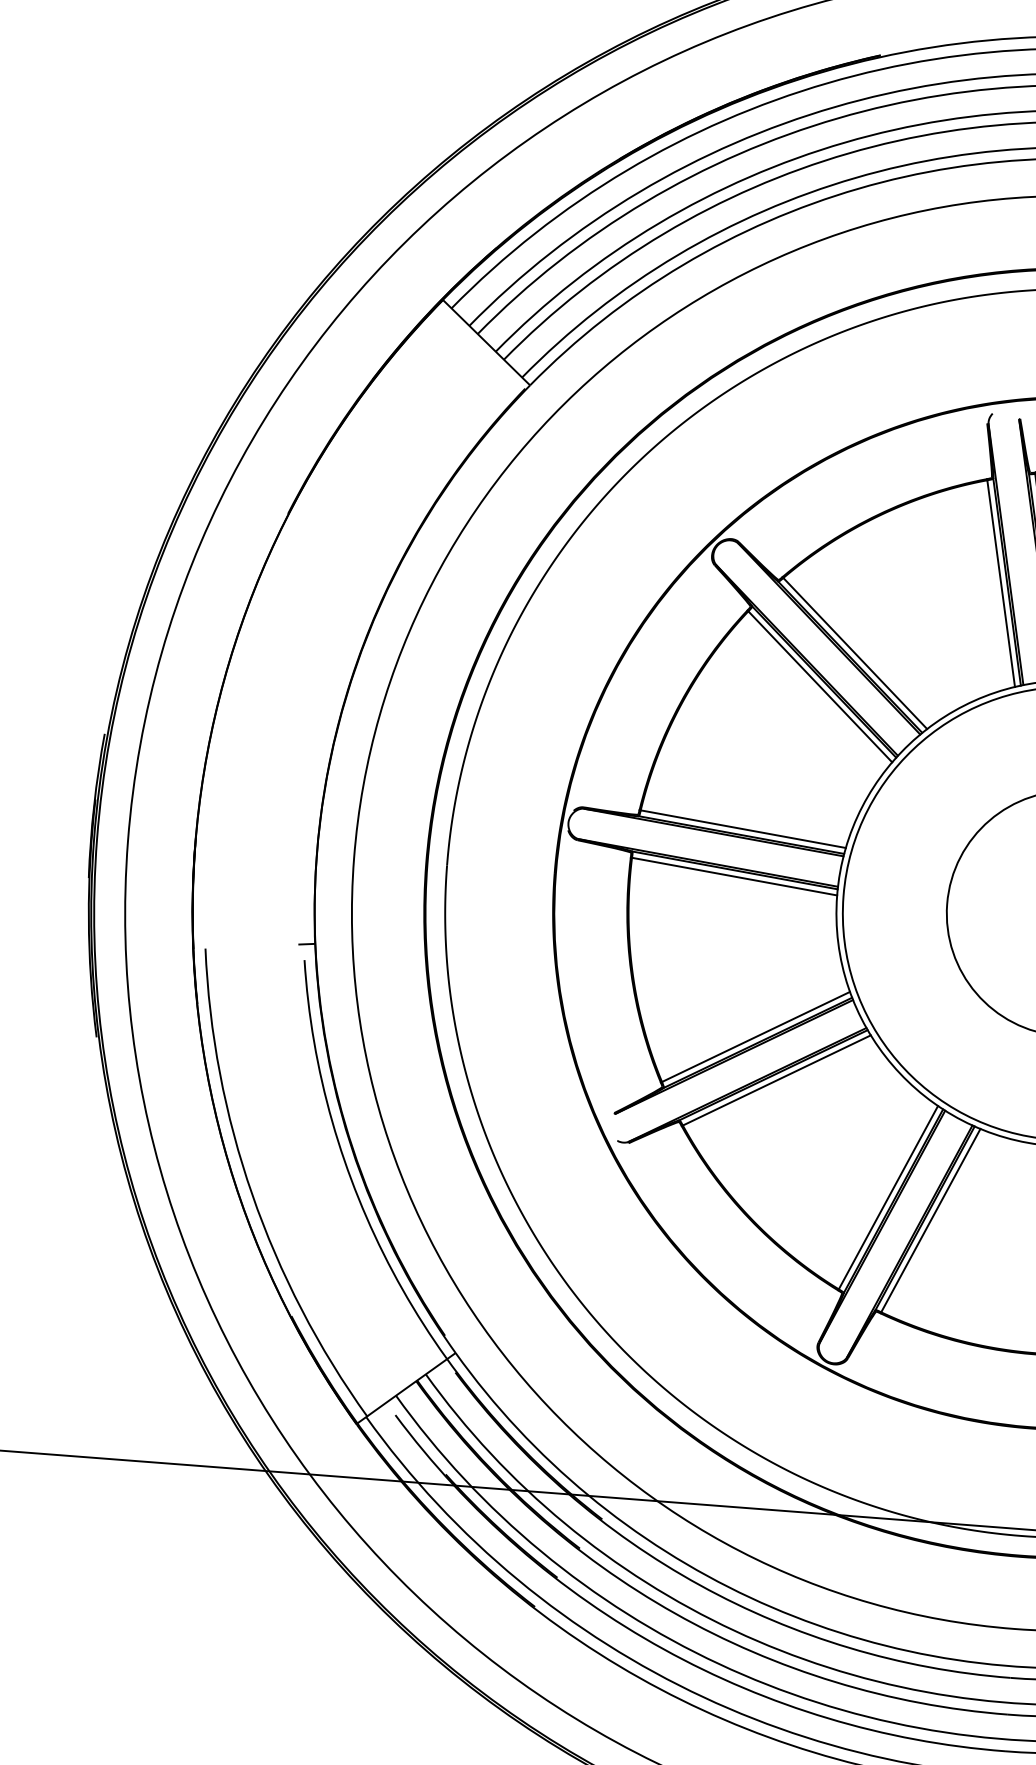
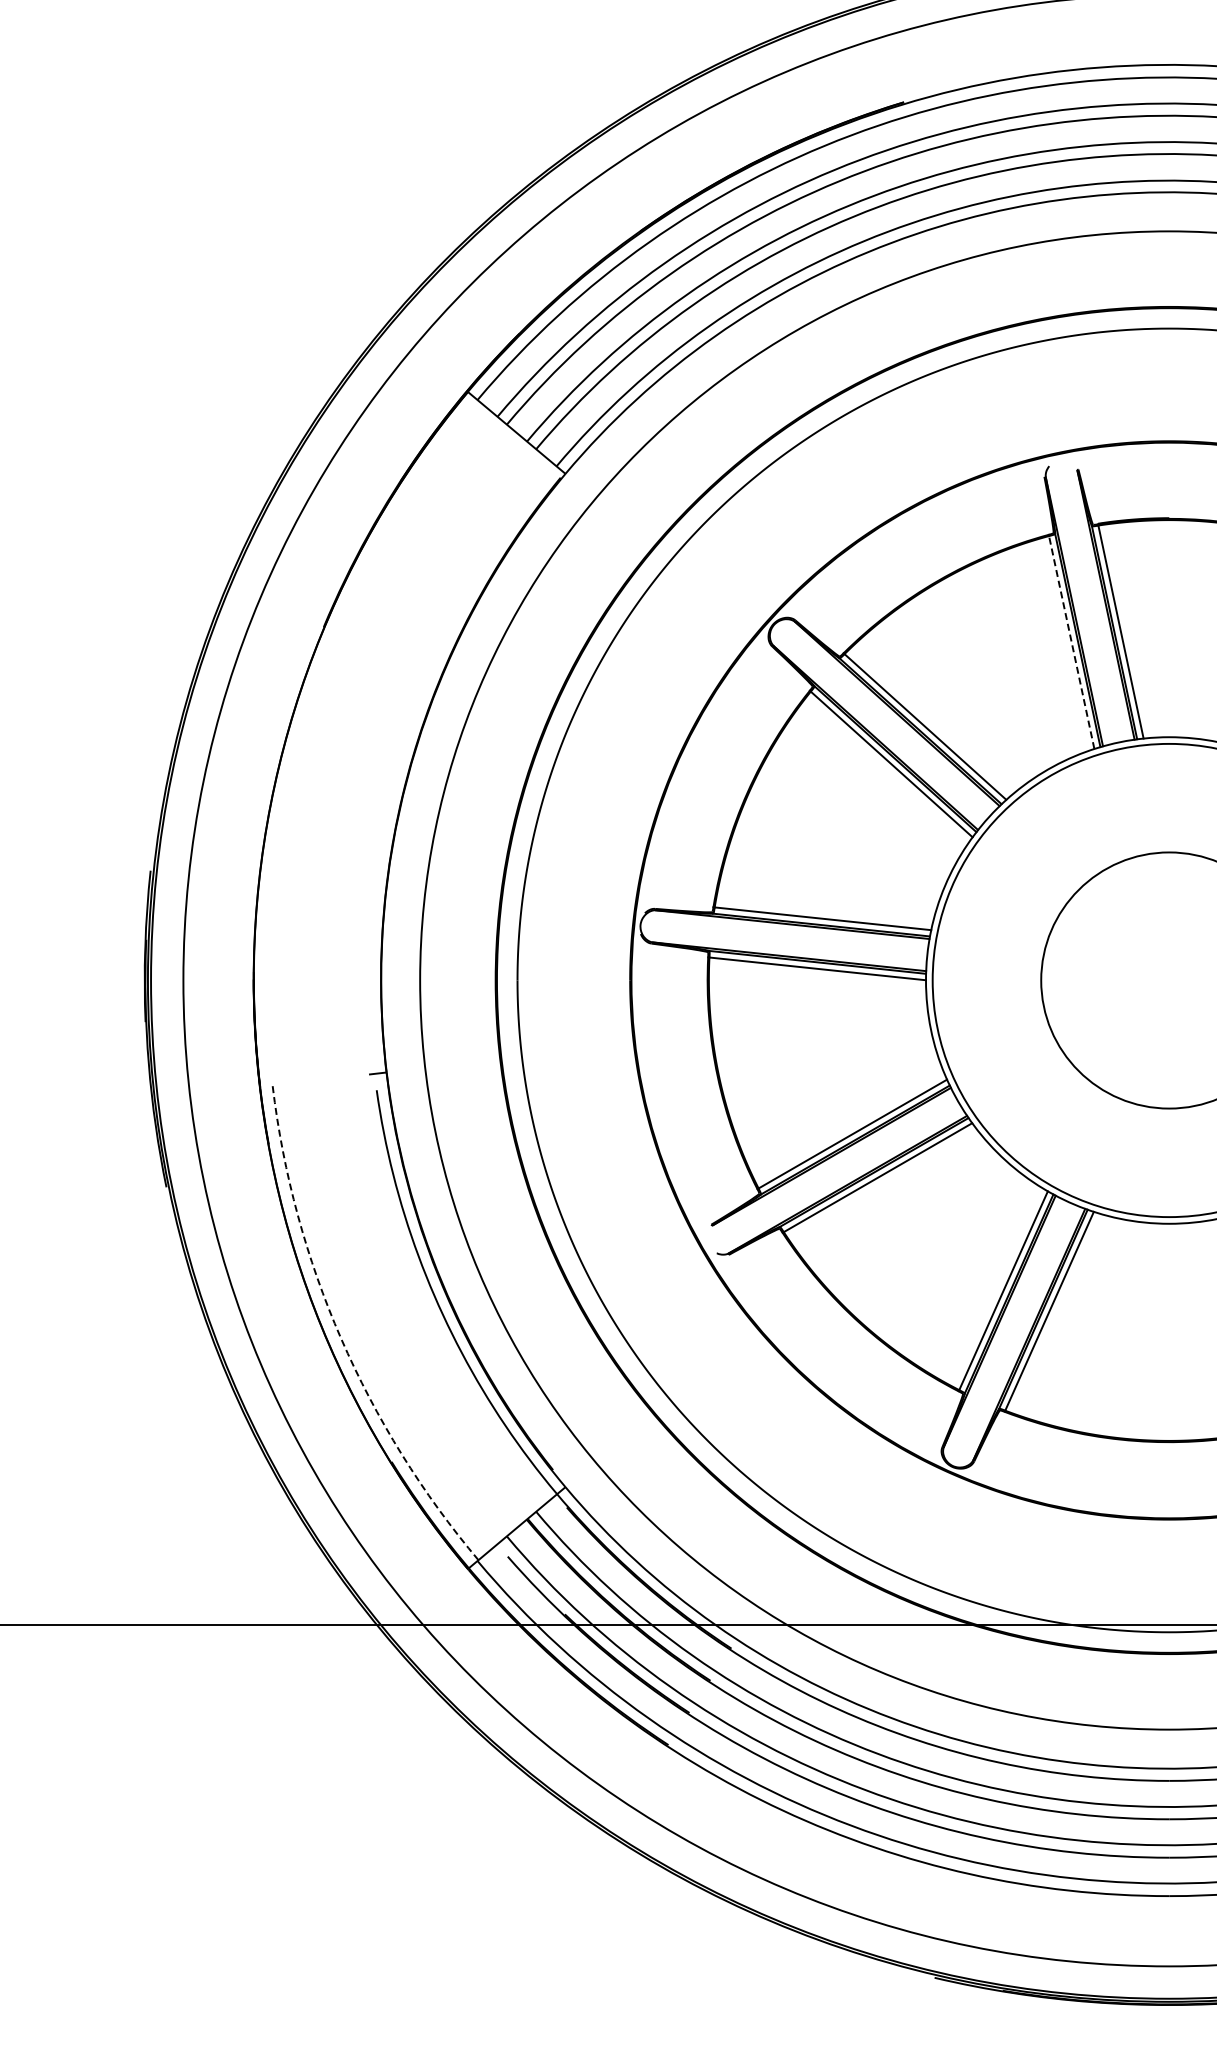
line: (1000, 583) -> (1071, 642), solid -> dashed
arc: (252, 1194) -> (341, 1338), solid -> dashed

